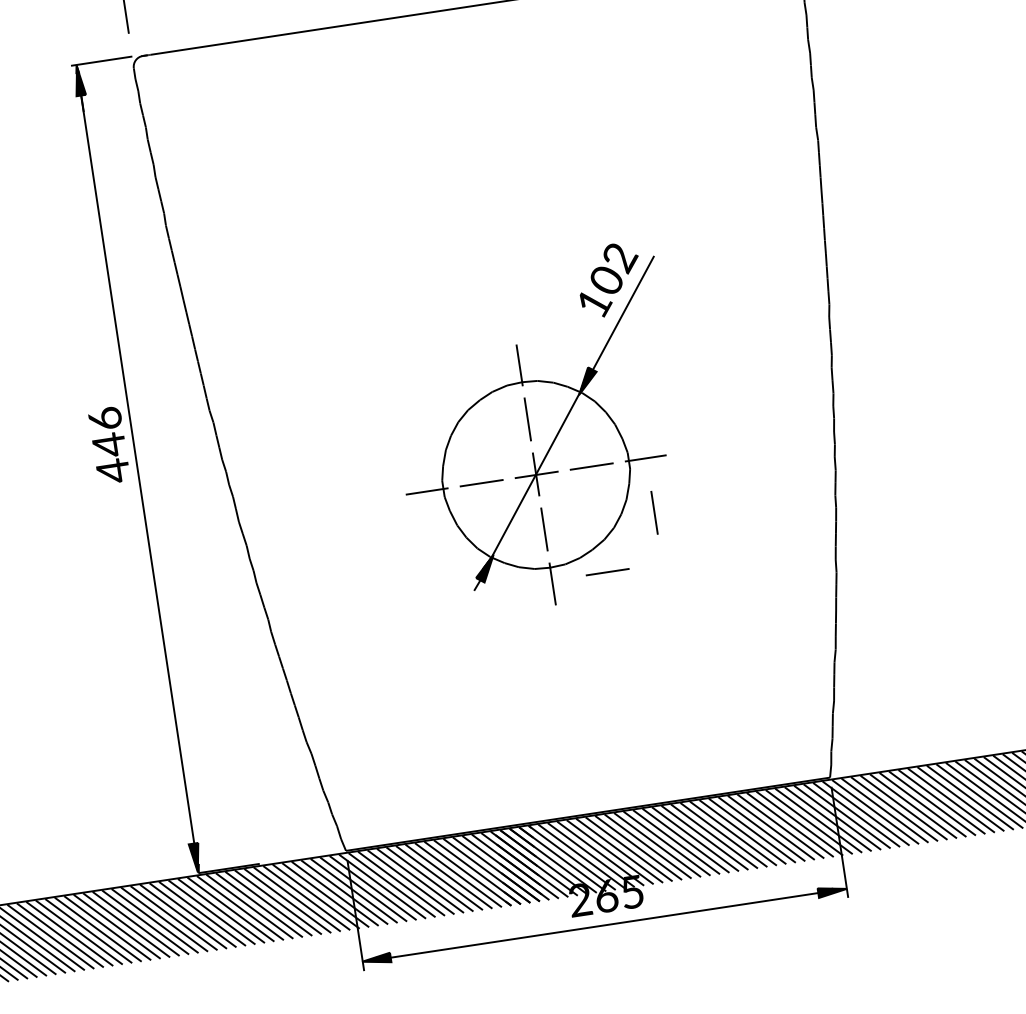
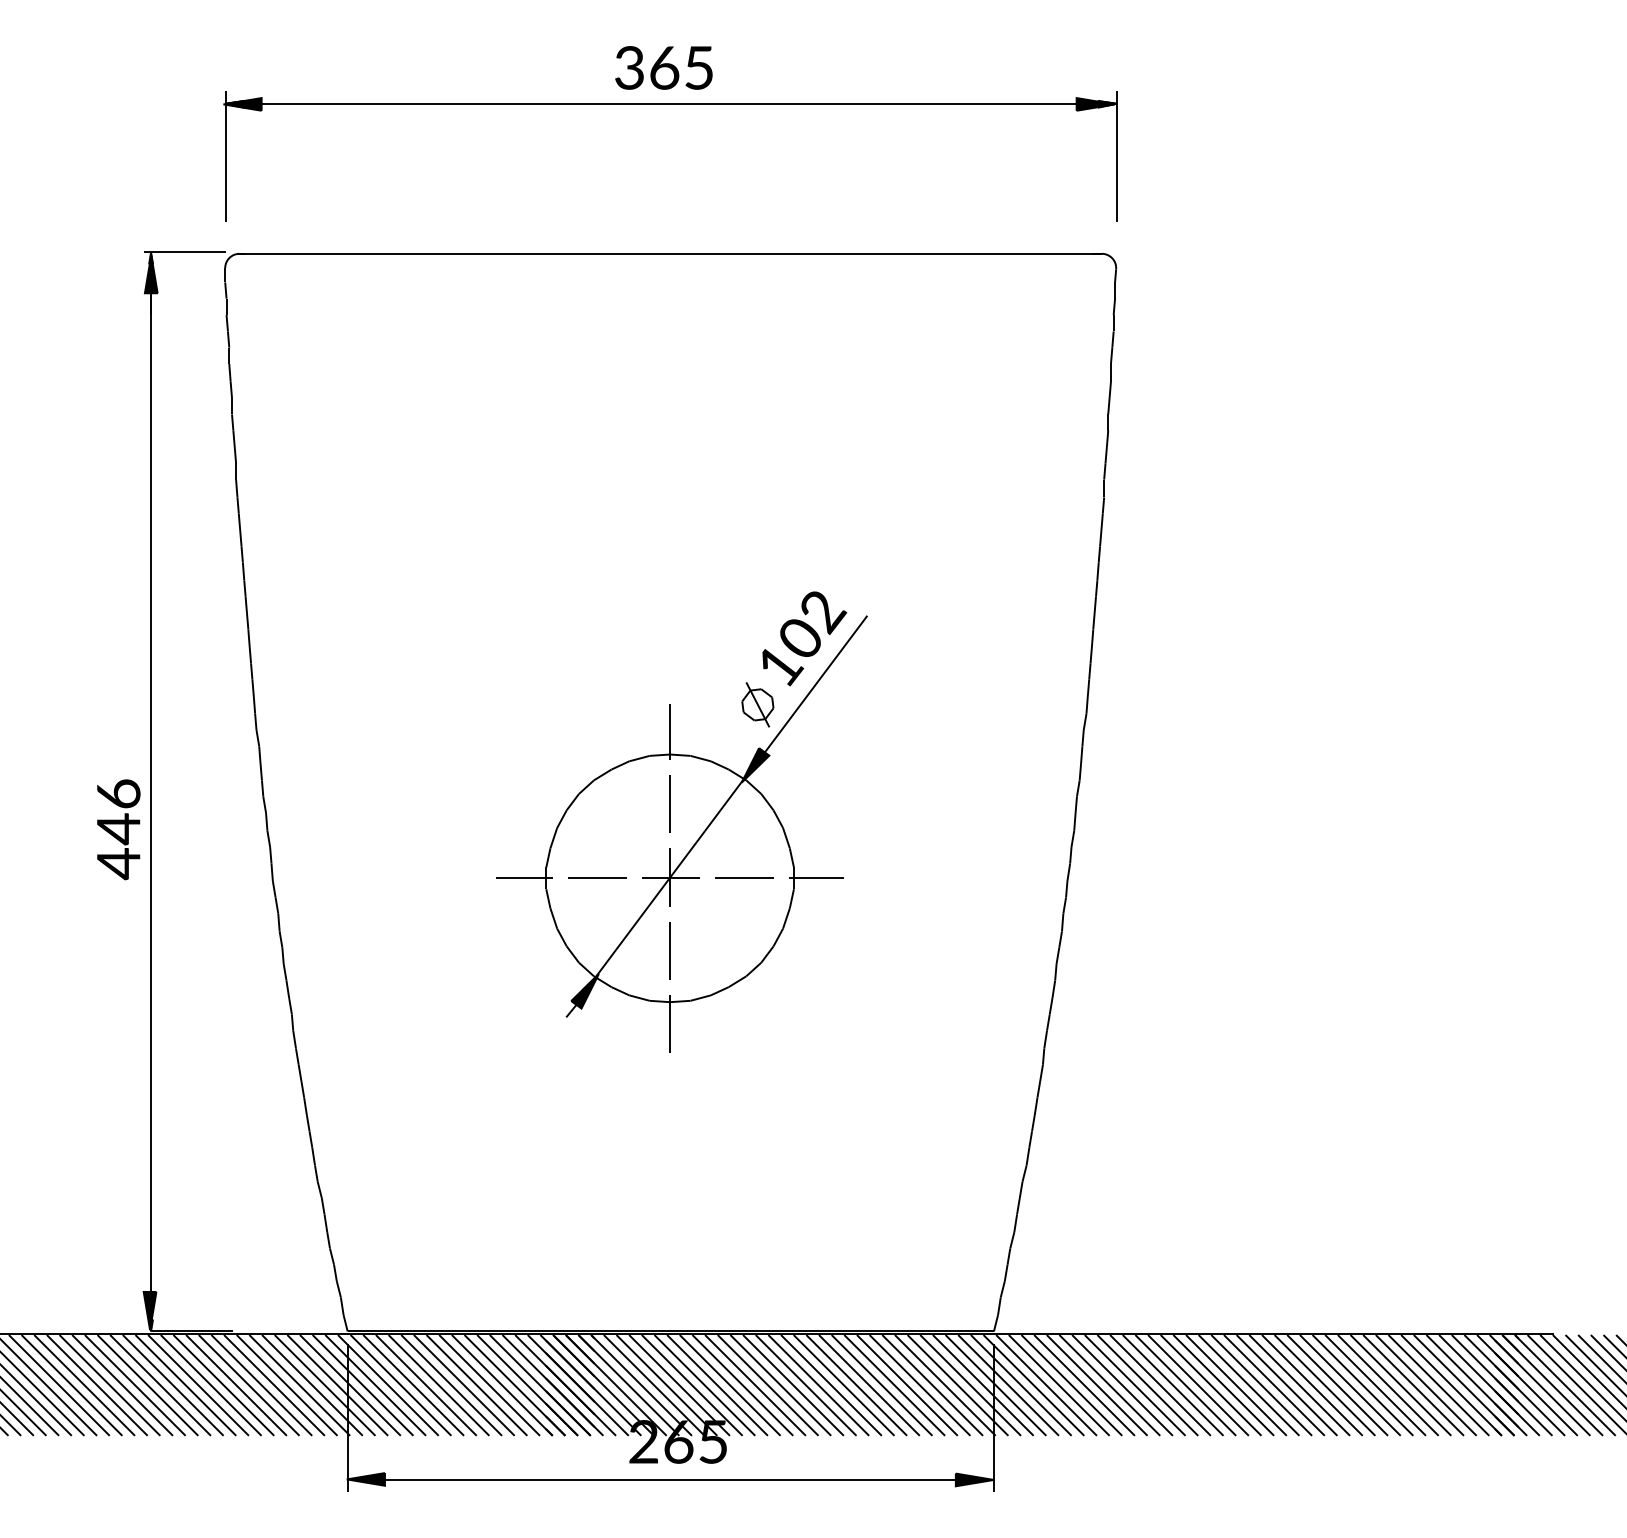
part: (581, 334) -> (757, 704), added
text: (109, 445) -> (118, 829), moved
line: (654, 512) -> (816, 950), removed
line: (607, 571) -> (744, 1018), removed

